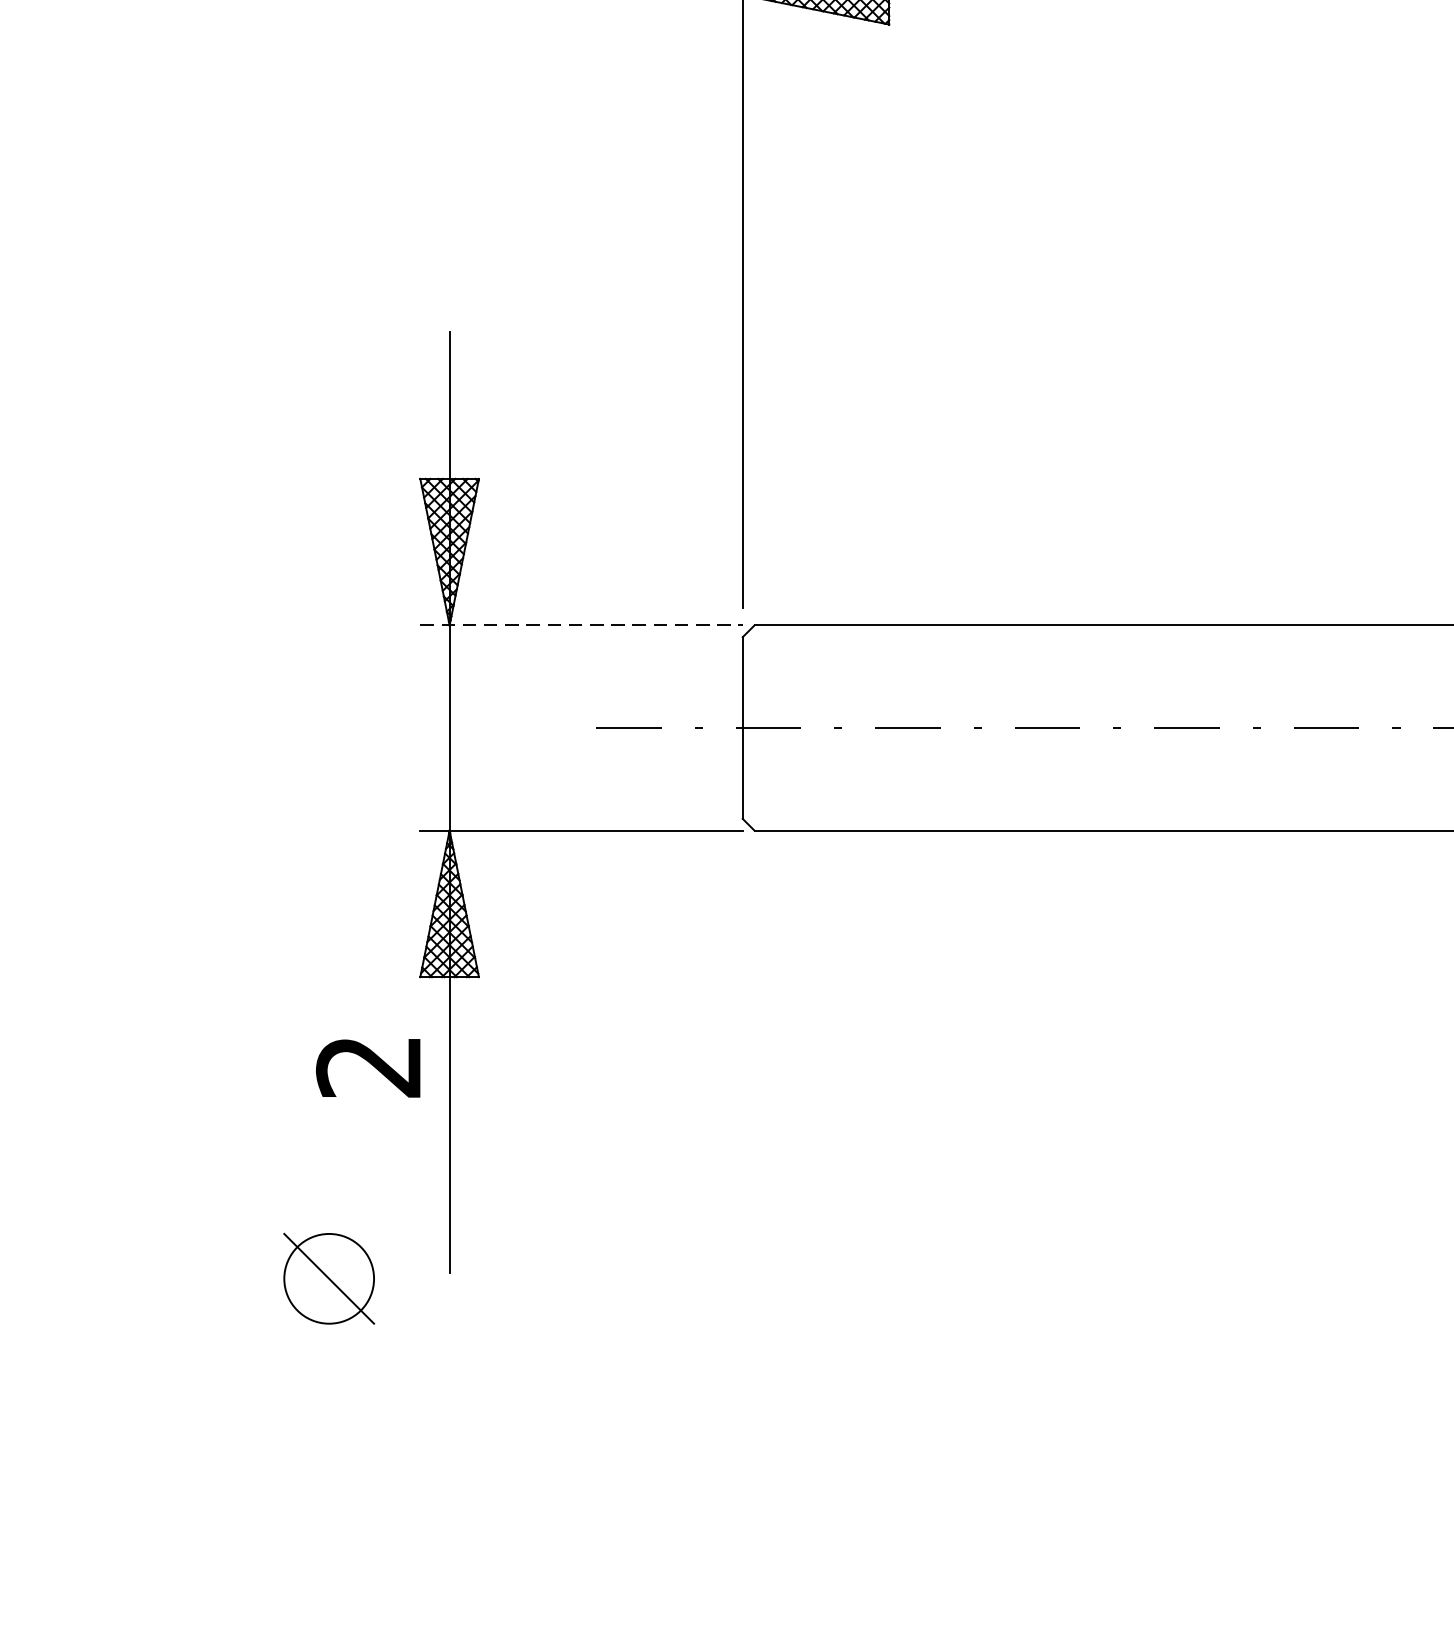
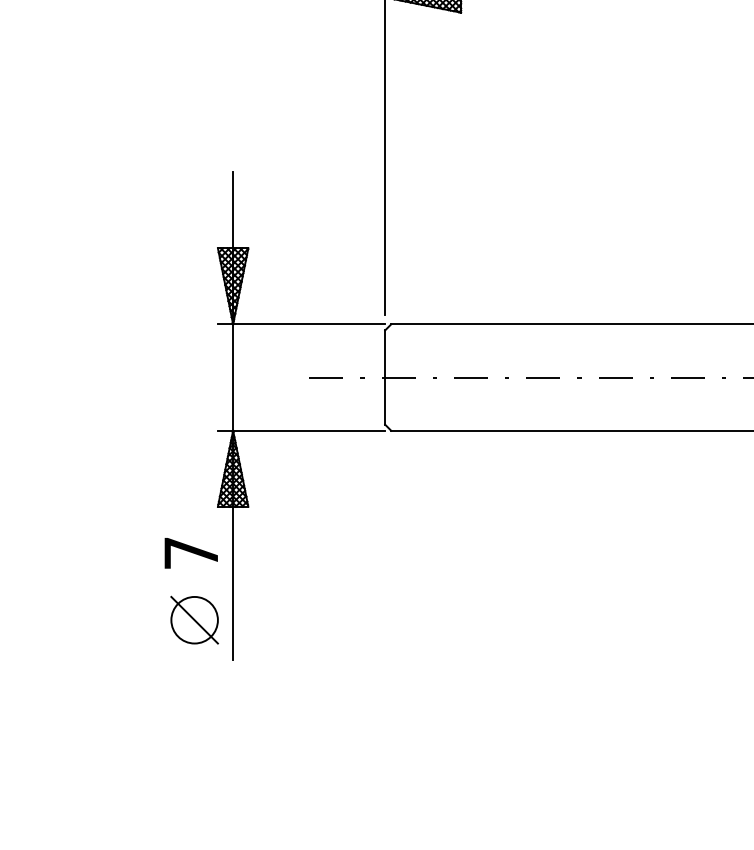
line: (581, 625) -> (301, 324), dashed -> solid
text: (367, 1067) -> (190, 553), 2 -> 7
part: (328, 1277) -> (194, 619), moved

